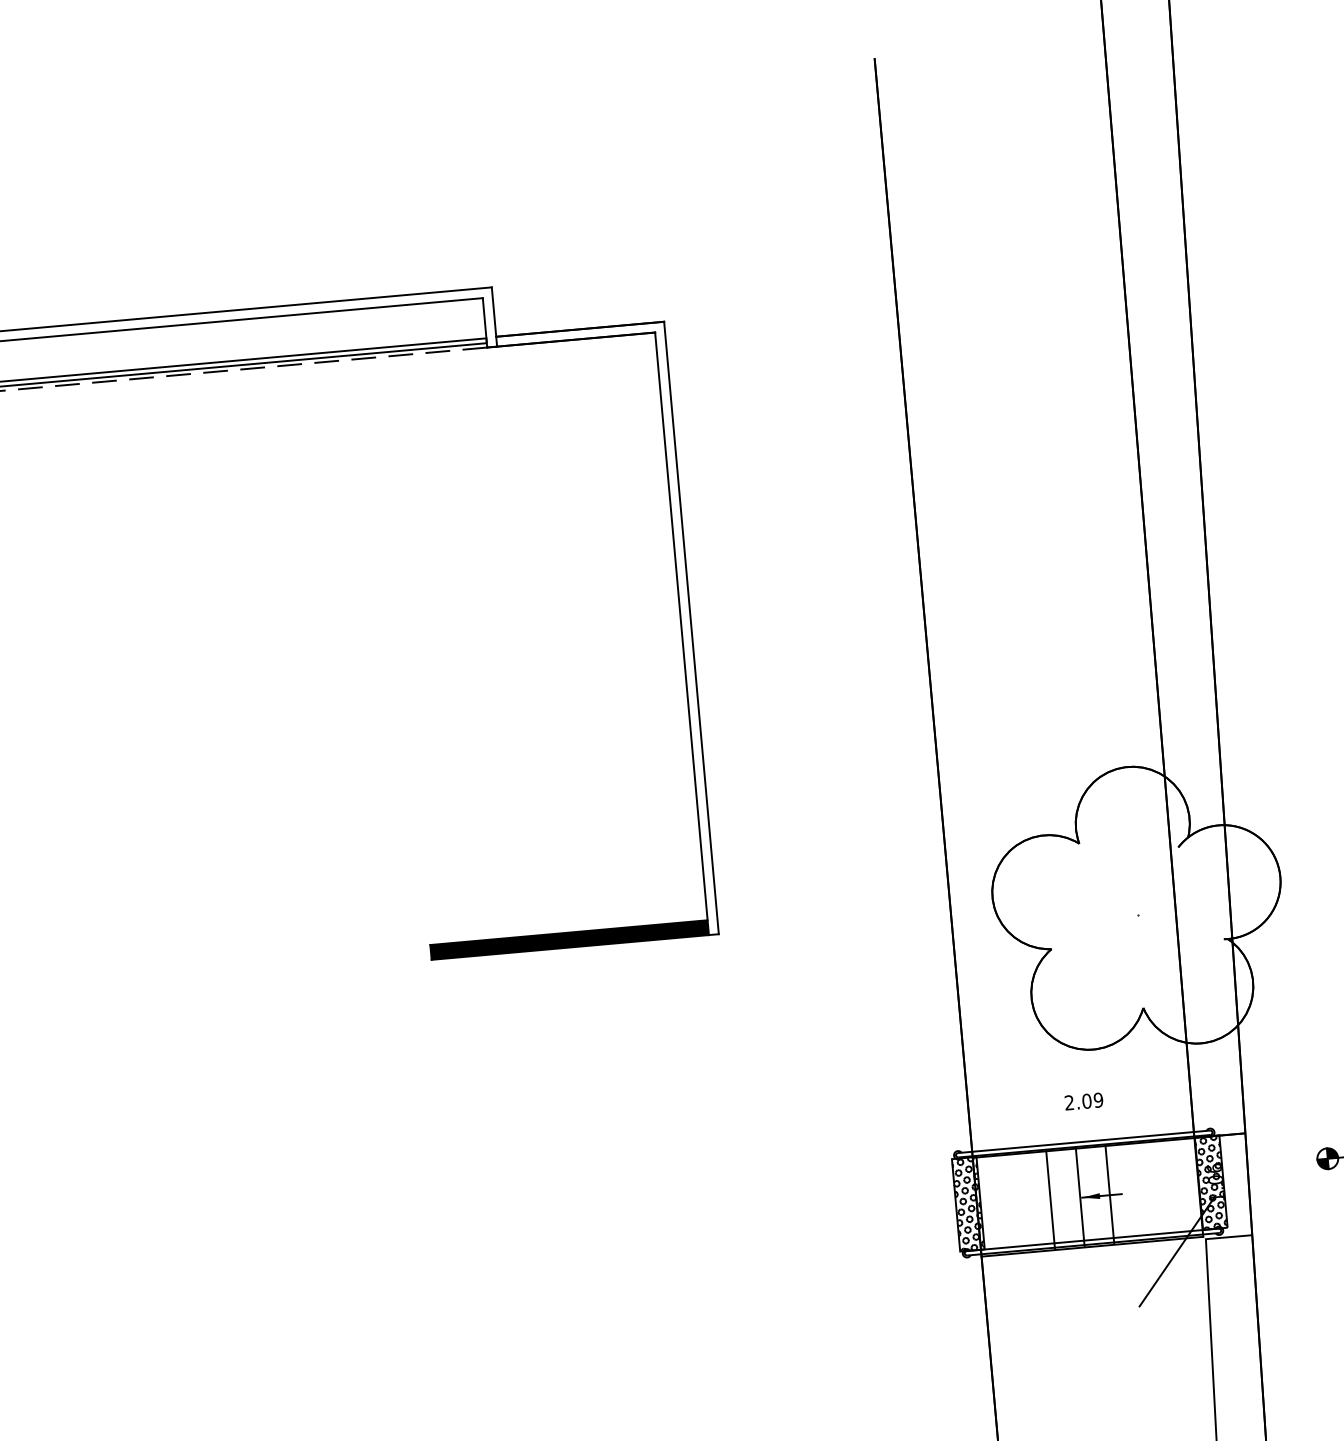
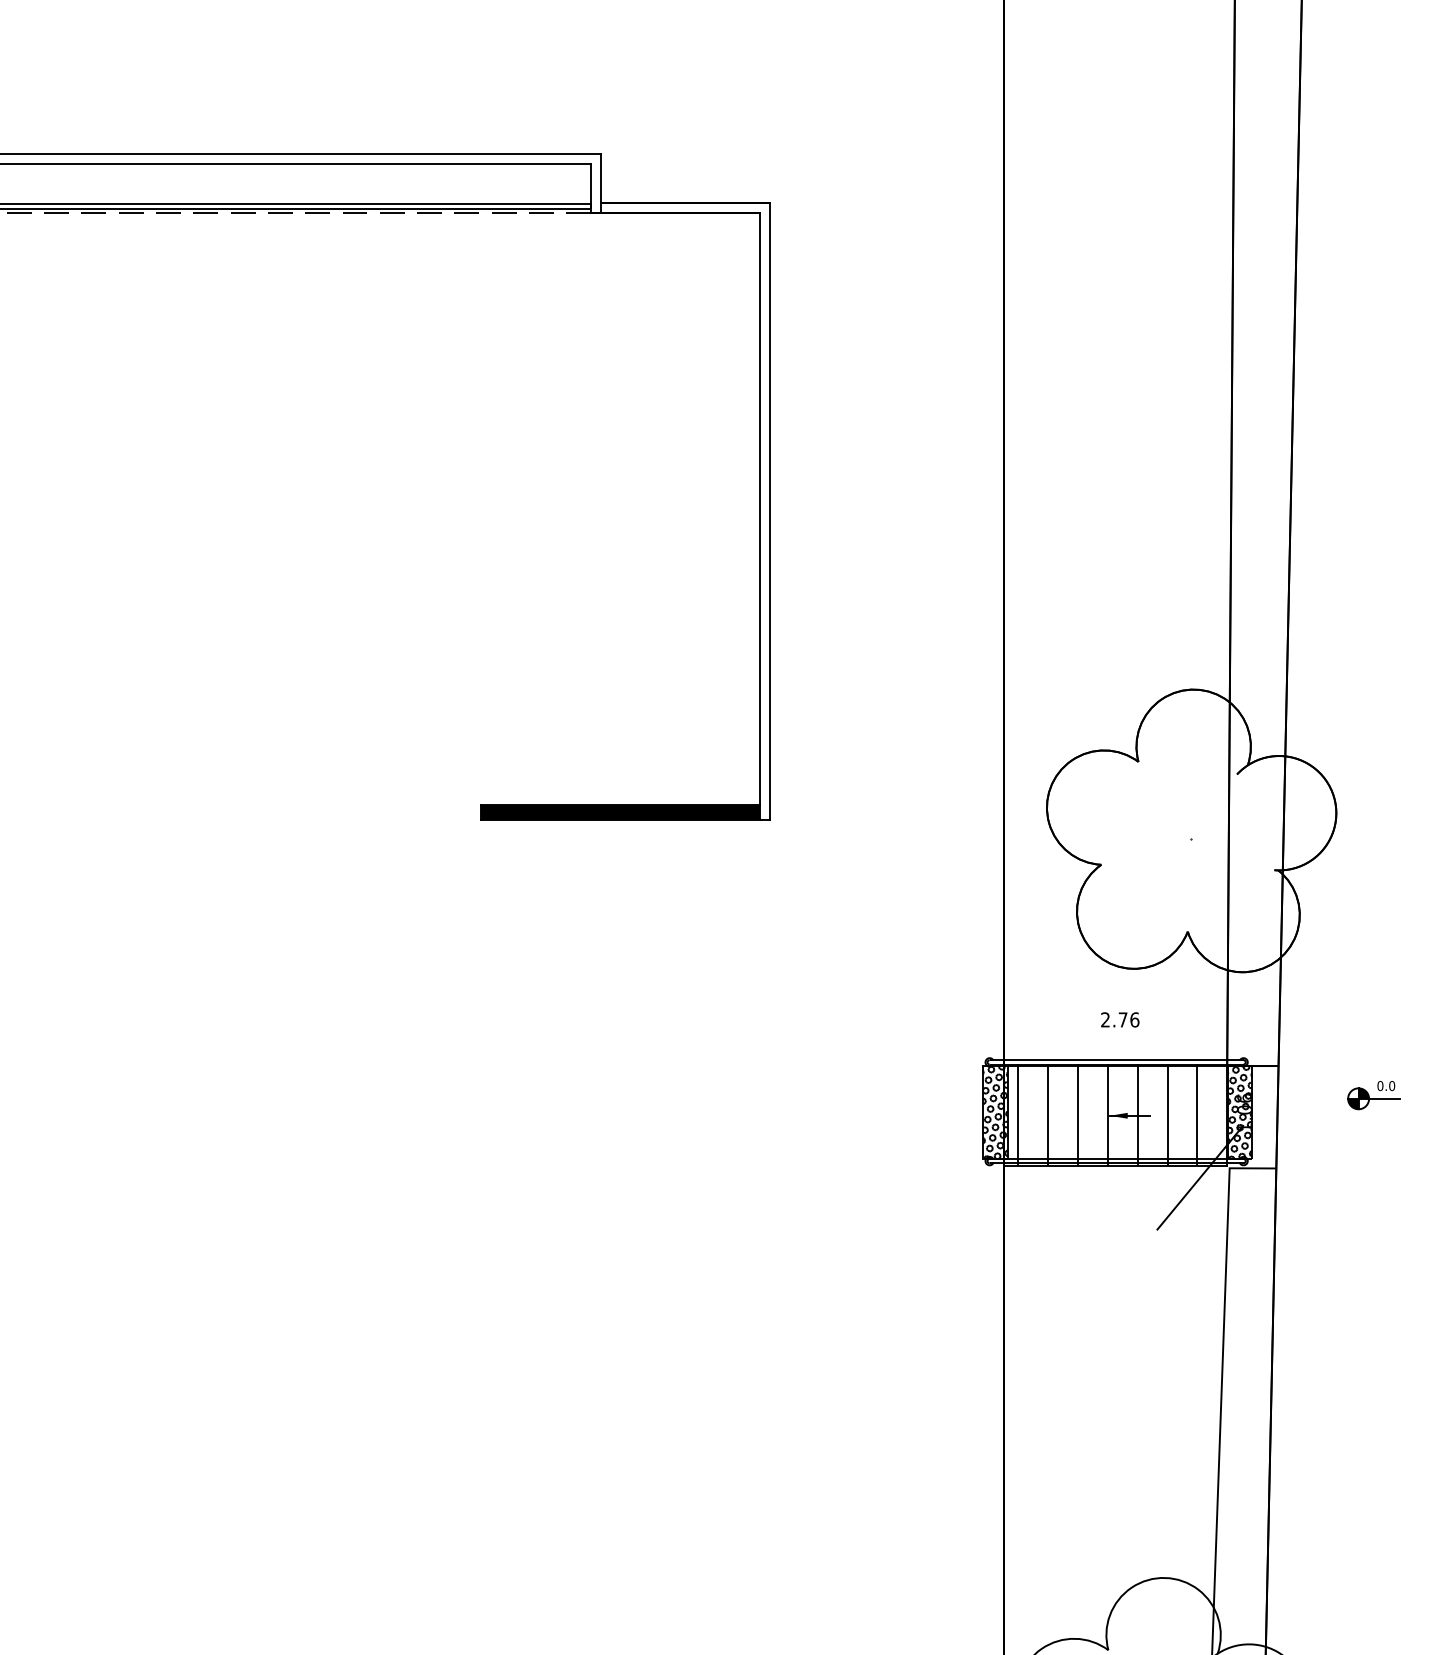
text: (1092, 1100) -> (1128, 1019), 2.09 -> 2.76
line: (1169, 1188) -> (1197, 1114), added
line: (1139, 1191) -> (1167, 1114), added
line: (1021, 1201) -> (1048, 1114), added
line: (991, 1204) -> (1018, 1114), added

